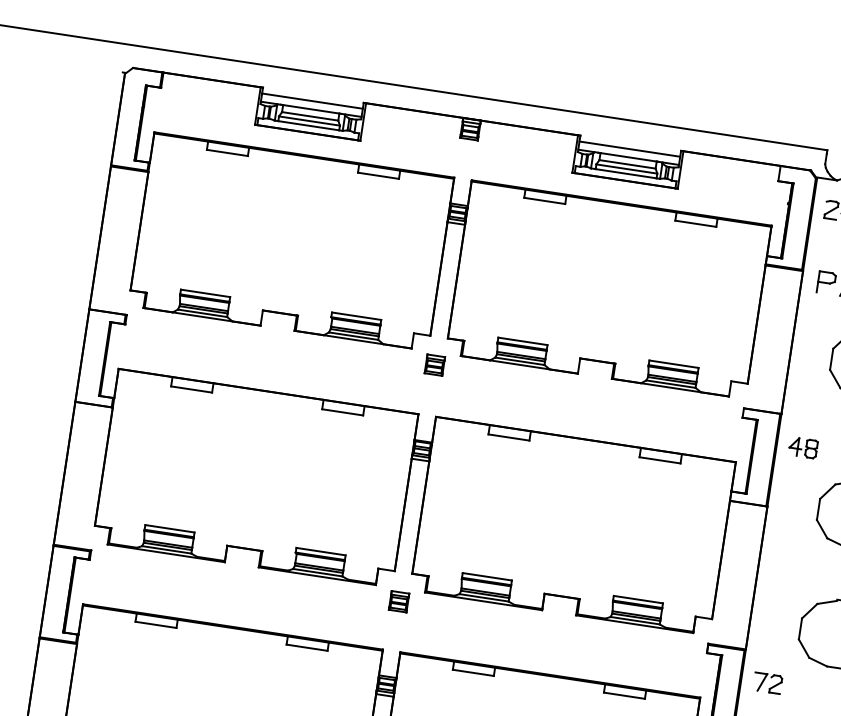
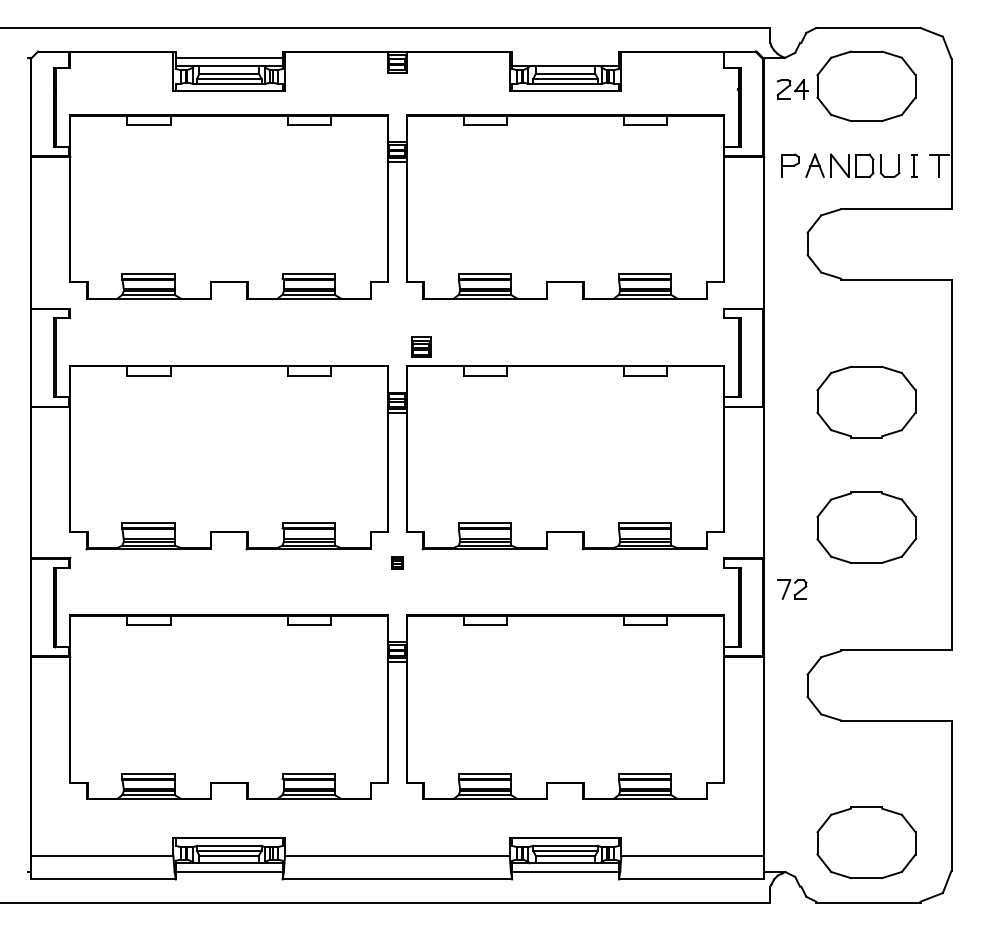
line: (629, 148) -> (565, 57), removed
part: (435, 364) -> (421, 346), moved
part: (802, 447) -> (791, 339), removed
part: (399, 601) -> (397, 562), size x0.6

